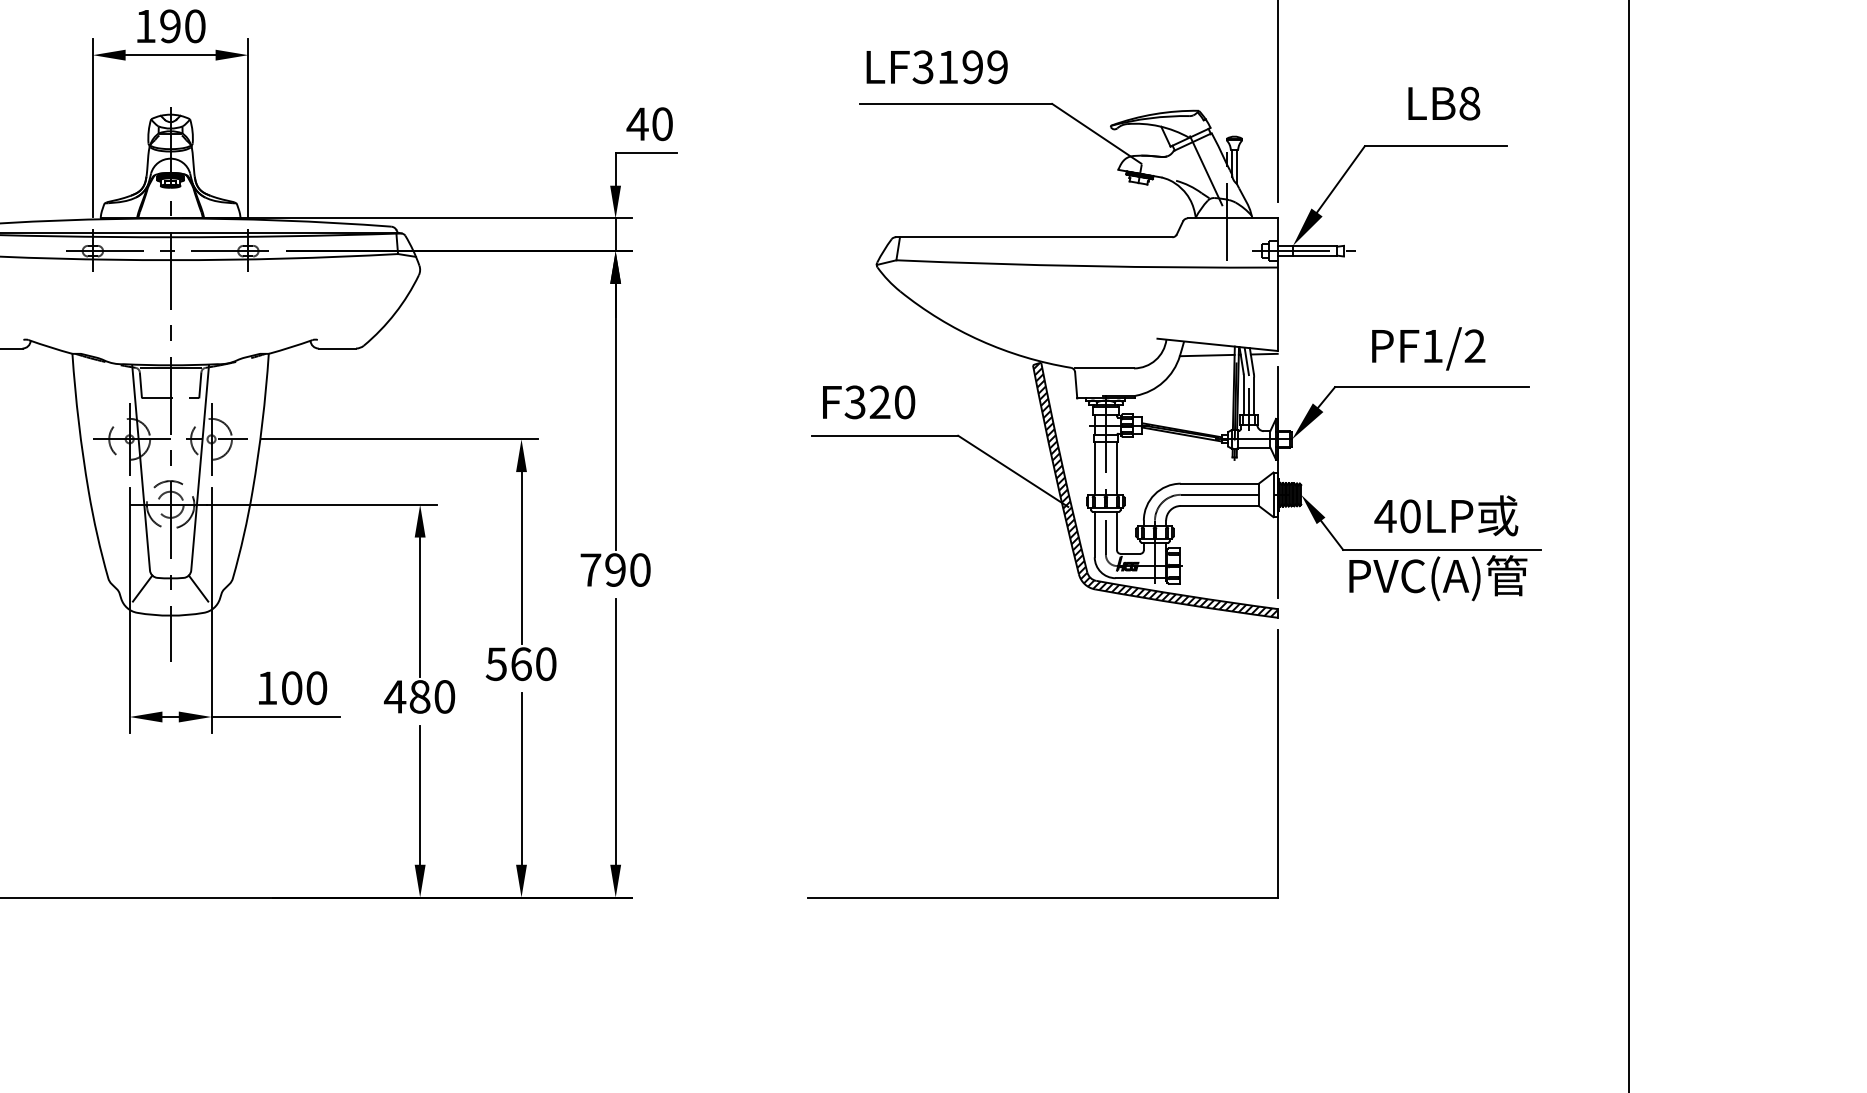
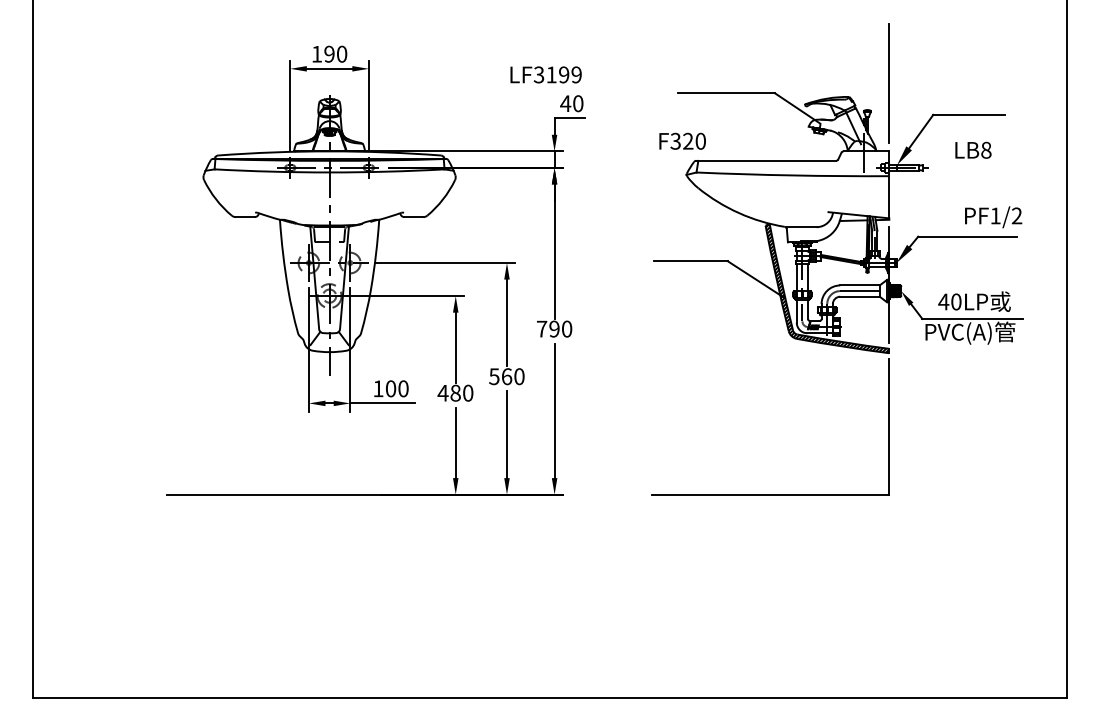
text: (935, 66) -> (545, 74), moved
text: (1444, 102) -> (973, 149), moved
text: (1428, 349) -> (993, 217), moved
text: (868, 400) -> (682, 140), moved

